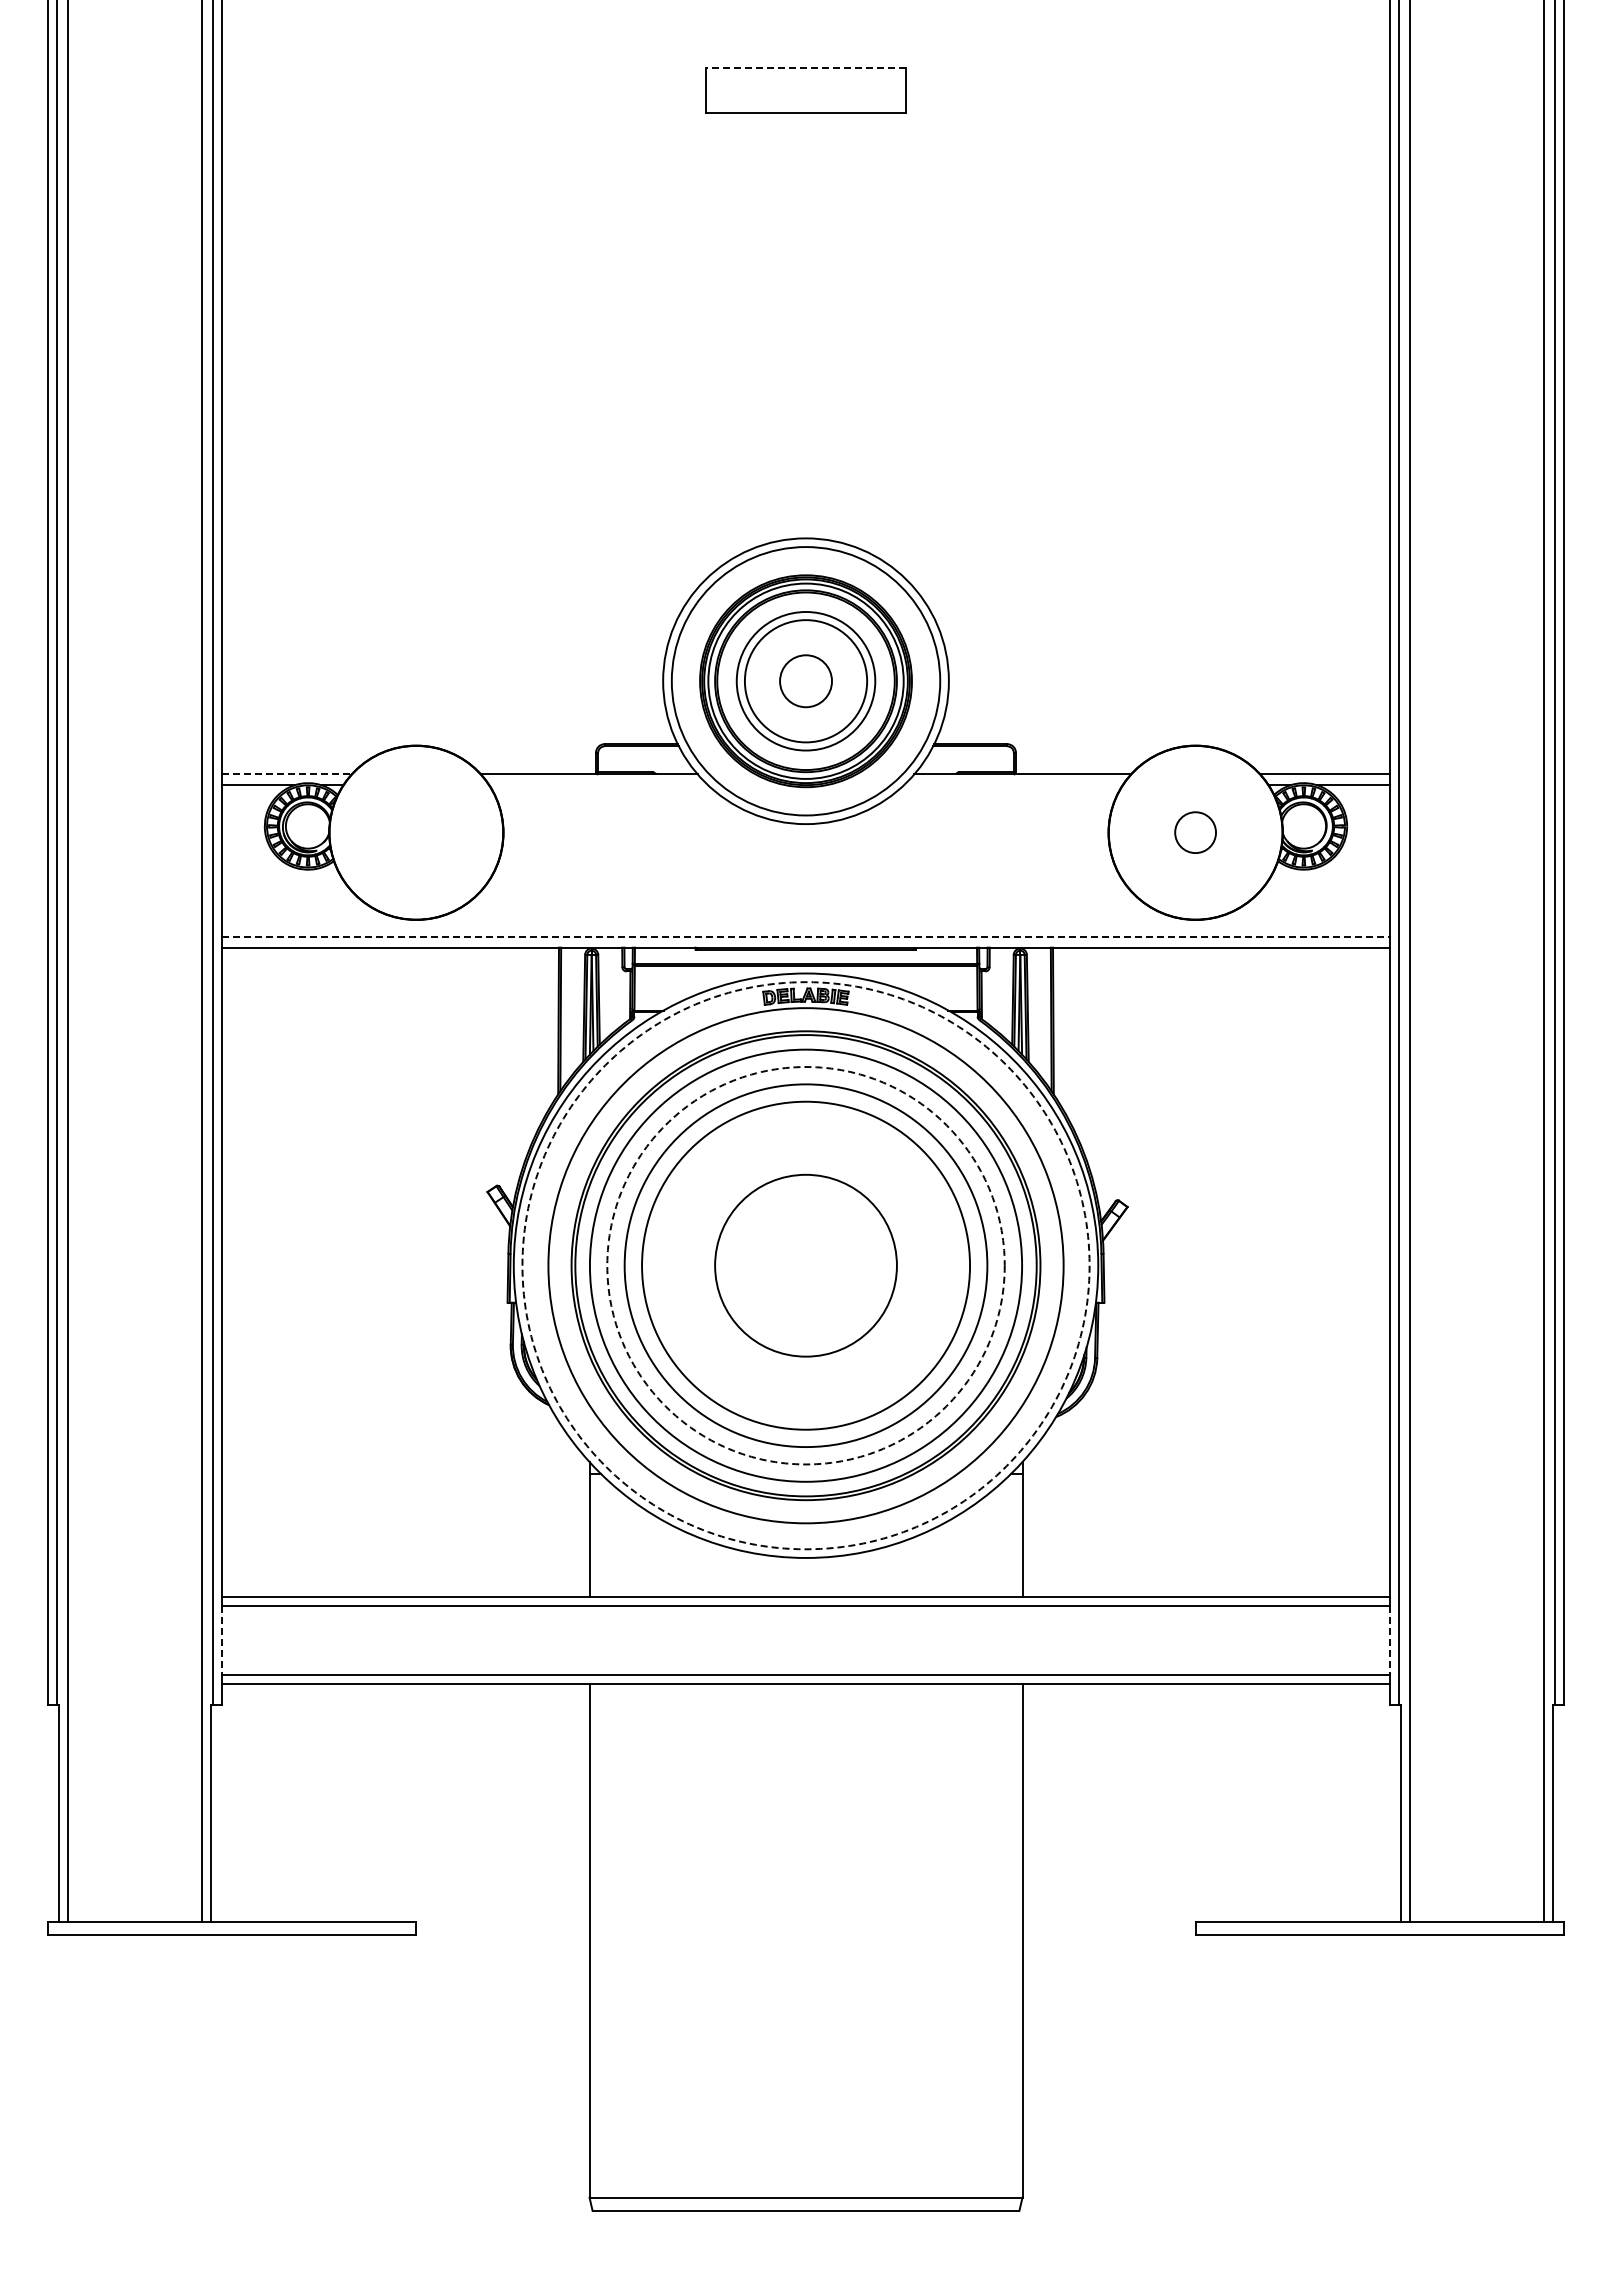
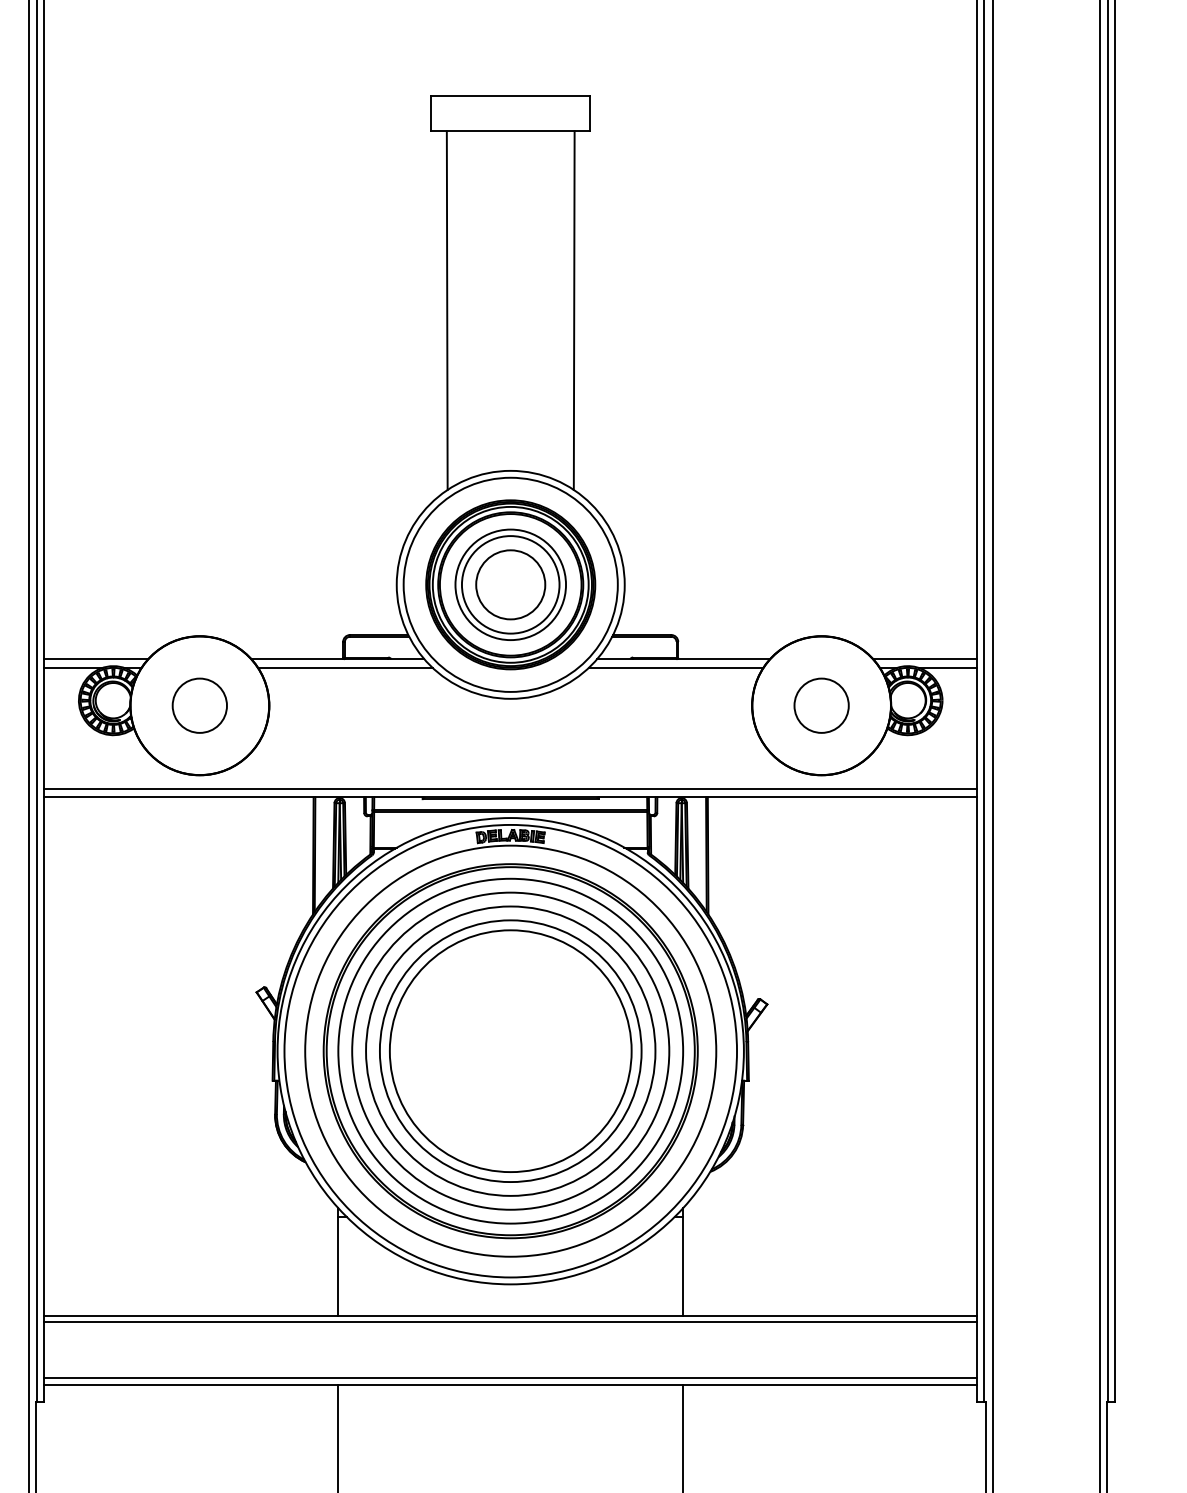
line: (805, 68) -> (510, 95), dashed -> solid
line: (725, 337) -> (446, 310), added
line: (885, 337) -> (574, 310), added
circle: (805, 680) -> (510, 584), size x1.67
line: (287, 774) -> (97, 659), dashed -> solid
line: (598, 785) -> (345, 668), added
line: (1012, 785) -> (675, 668), added
circle: (416, 832) -> (199, 705), added
circle: (1195, 832) -> (821, 705), size x1.67
line: (806, 936) -> (511, 788), dashed -> solid
circle: (805, 1265) -> (510, 1051), dashed -> solid
circle: (805, 1265) -> (510, 1051), dashed -> solid
circle: (805, 1265) -> (510, 1051), size x1.67
line: (221, 1640) -> (44, 1350), dashed -> solid
line: (1390, 1640) -> (977, 1350), dashed -> solid

